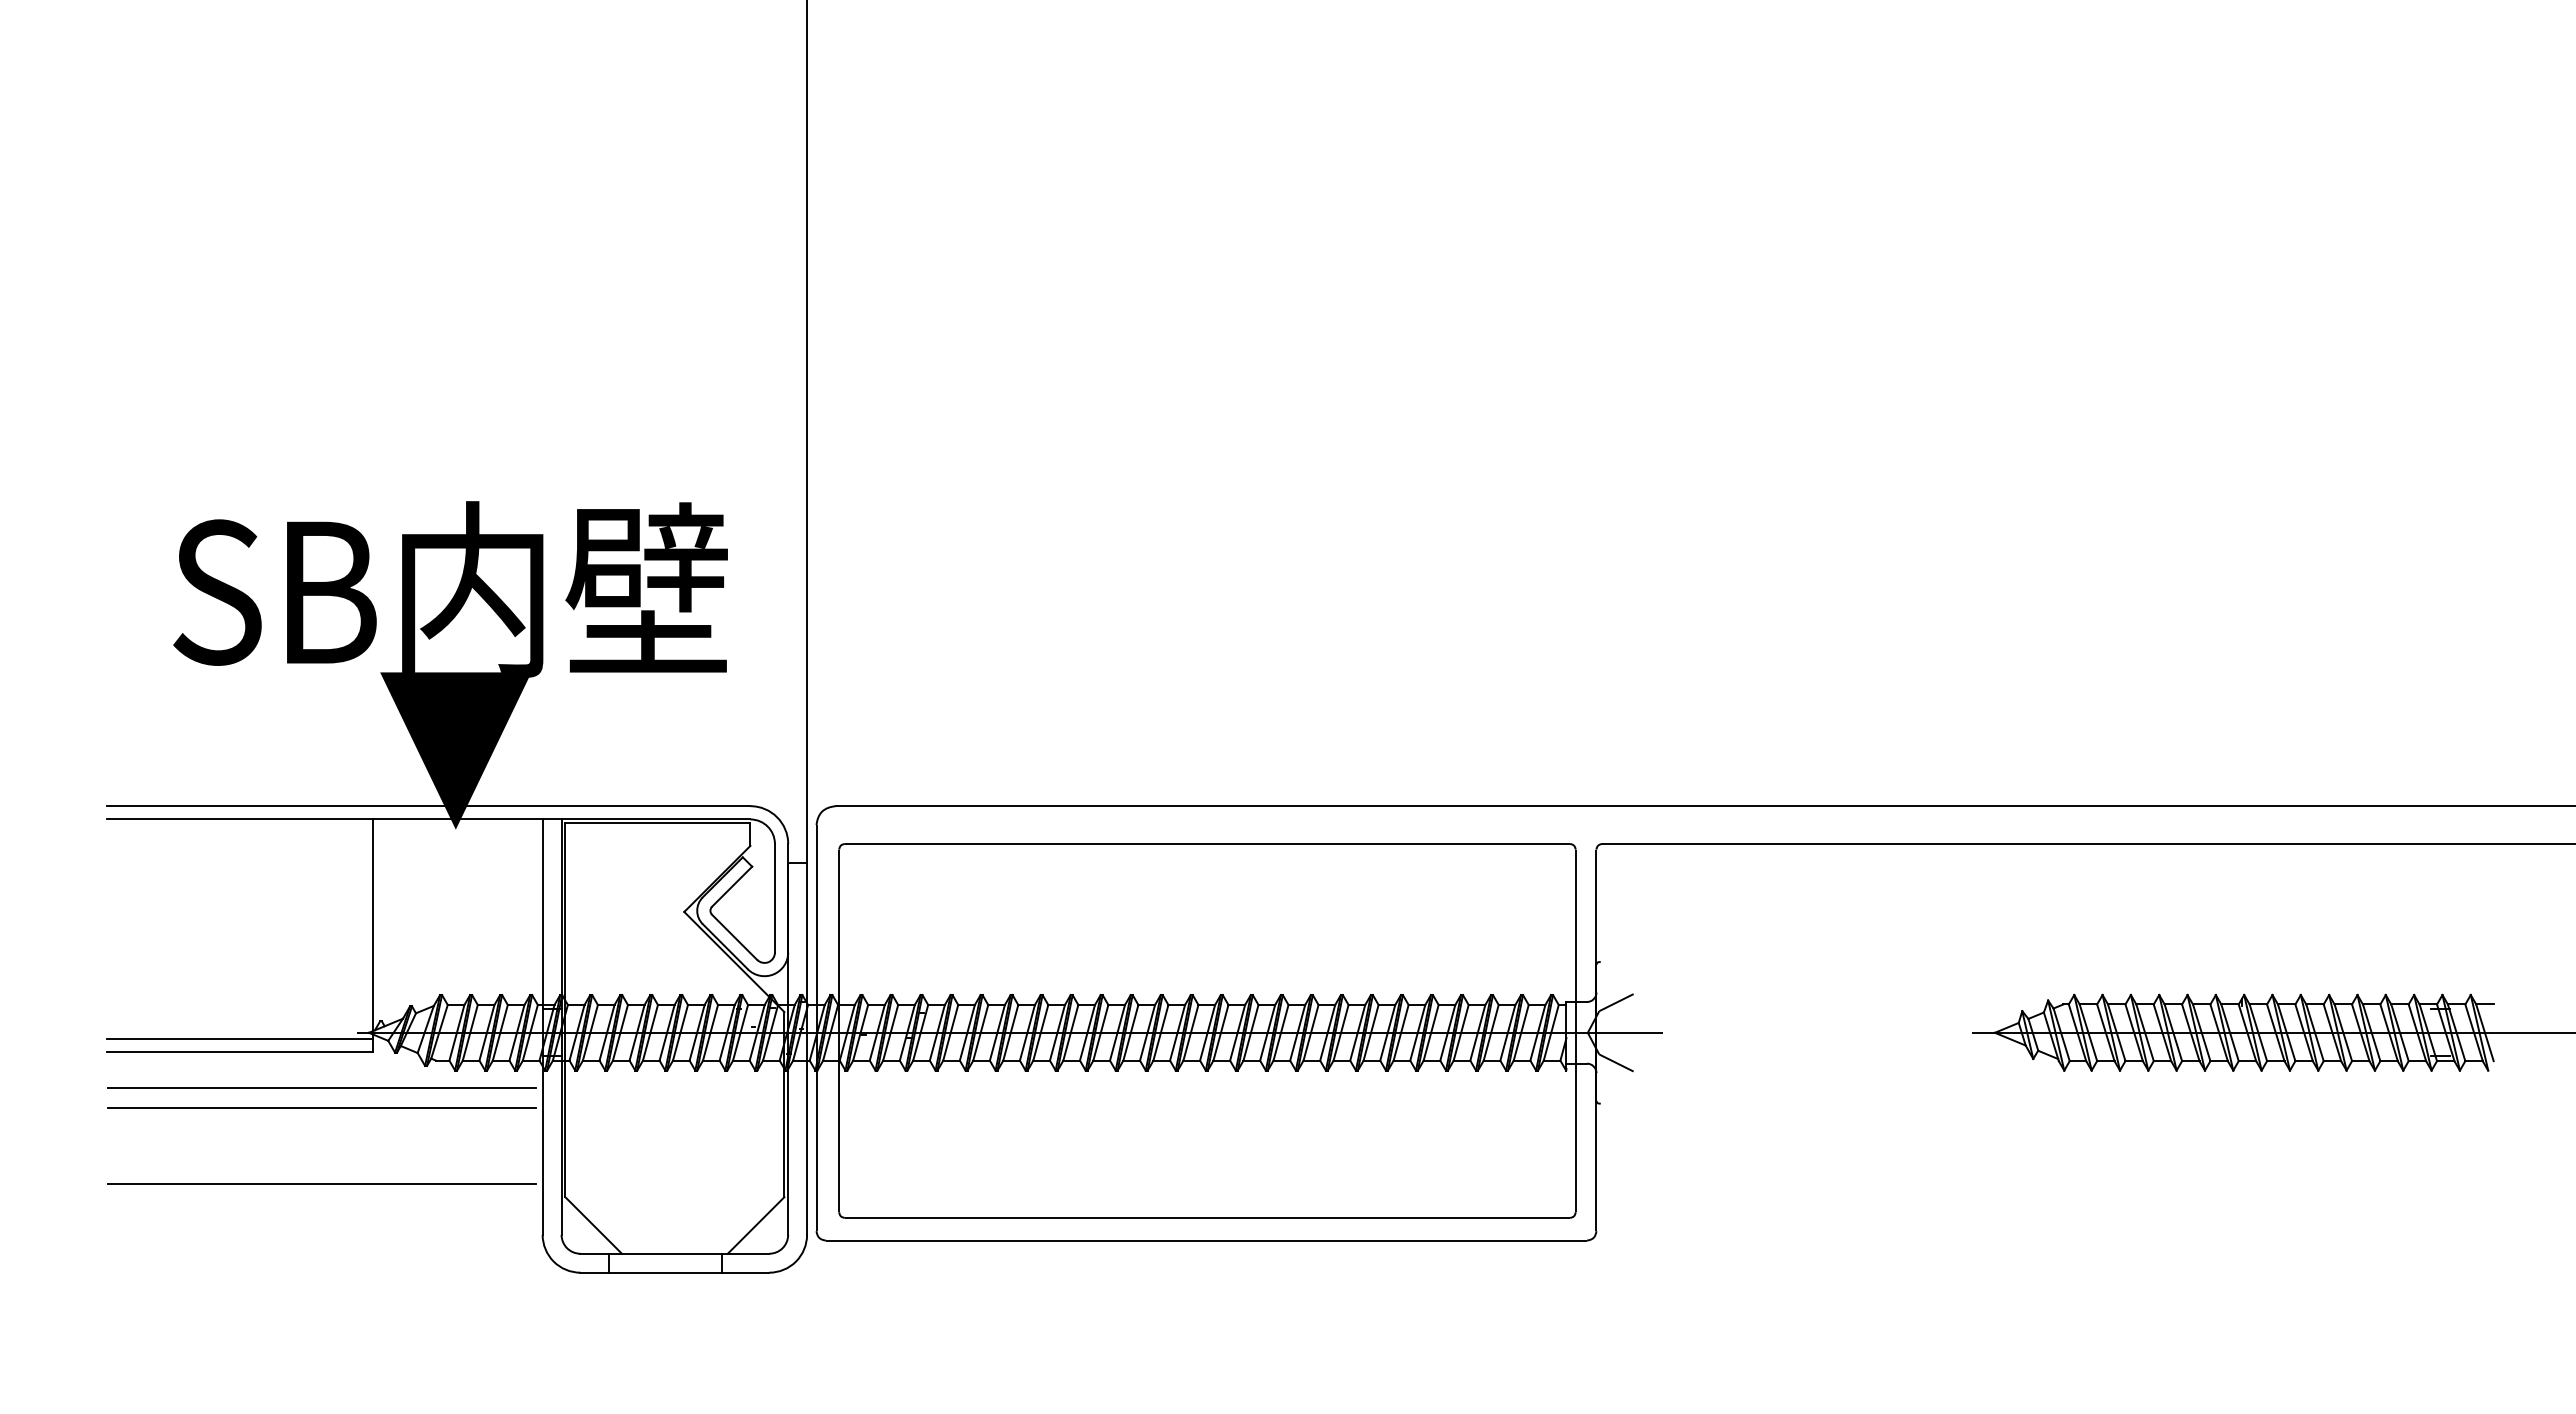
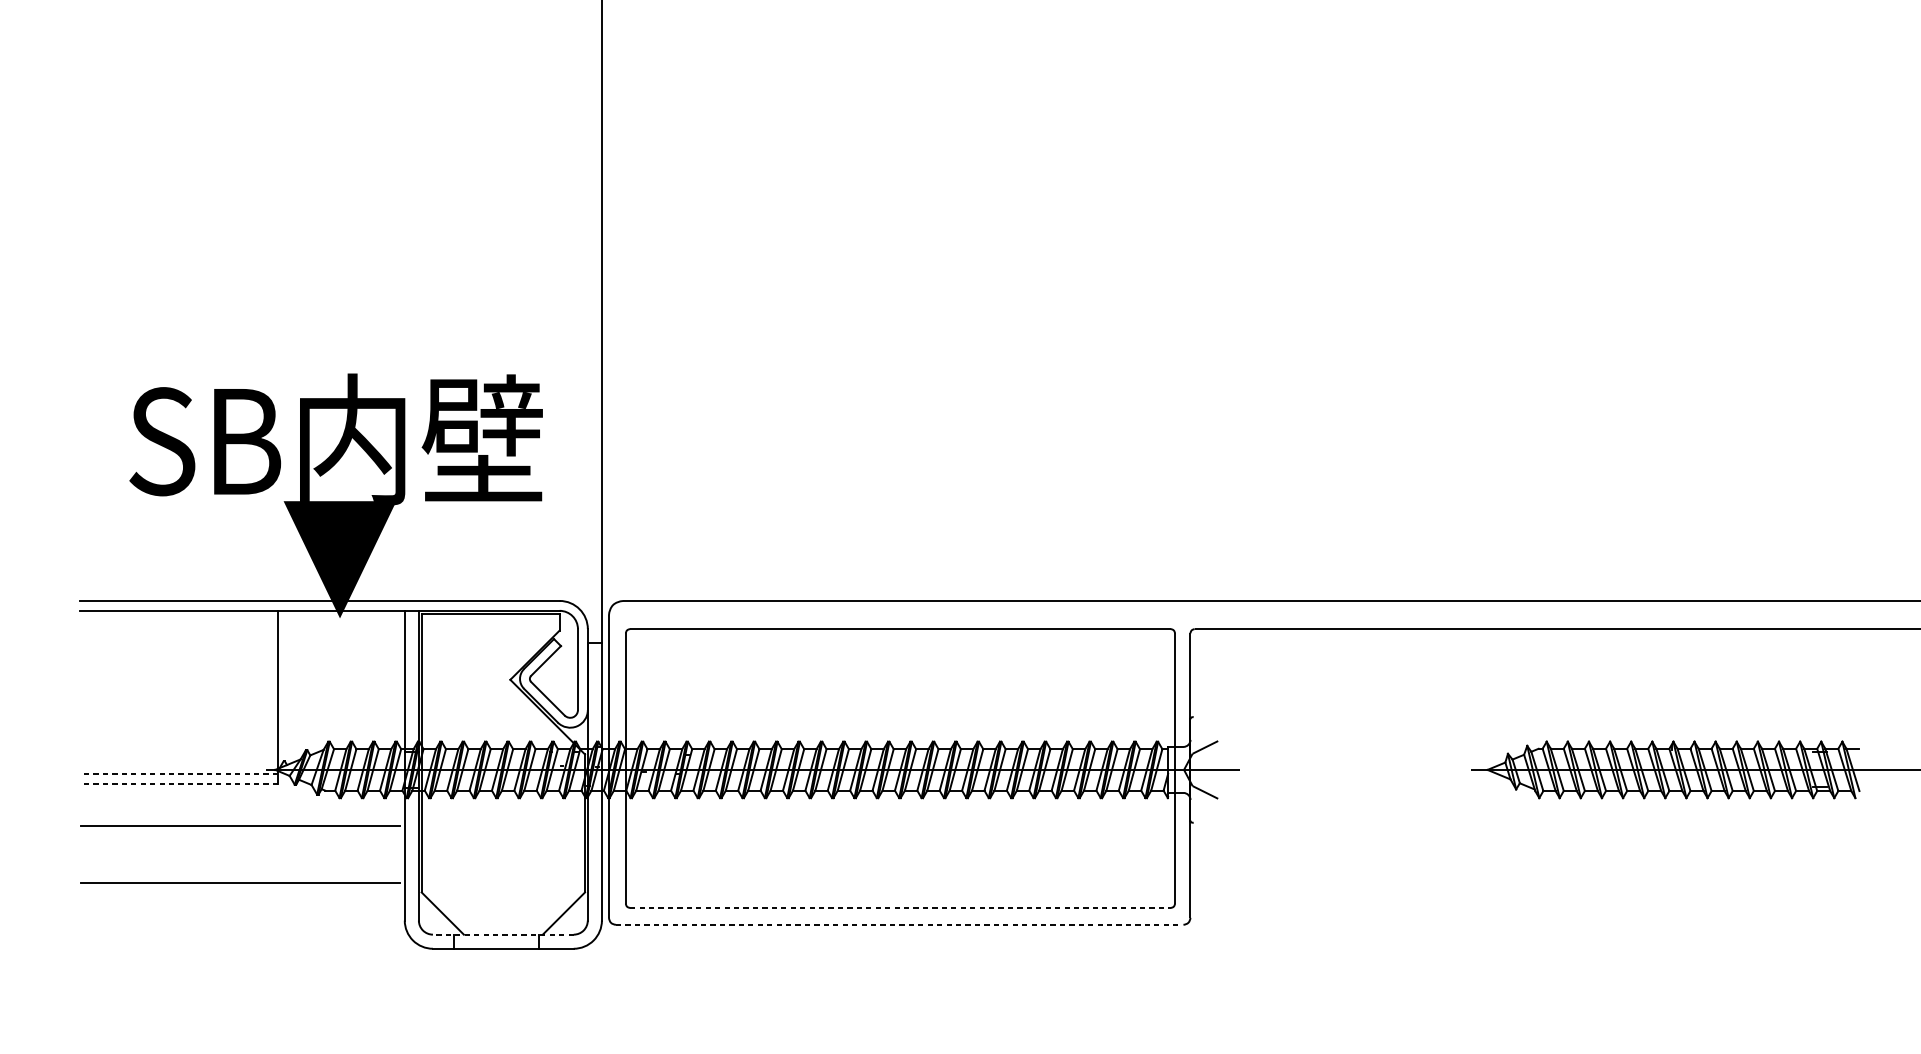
line: (239, 1038) -> (178, 774), solid -> dashed
line: (239, 1051) -> (178, 783), solid -> dashed
line: (322, 1087) -> (240, 810), removed
line: (1207, 1217) -> (900, 907), solid -> dashed
line: (1206, 1240) -> (899, 924), solid -> dashed
line: (674, 1253) -> (503, 934), solid -> dashed

